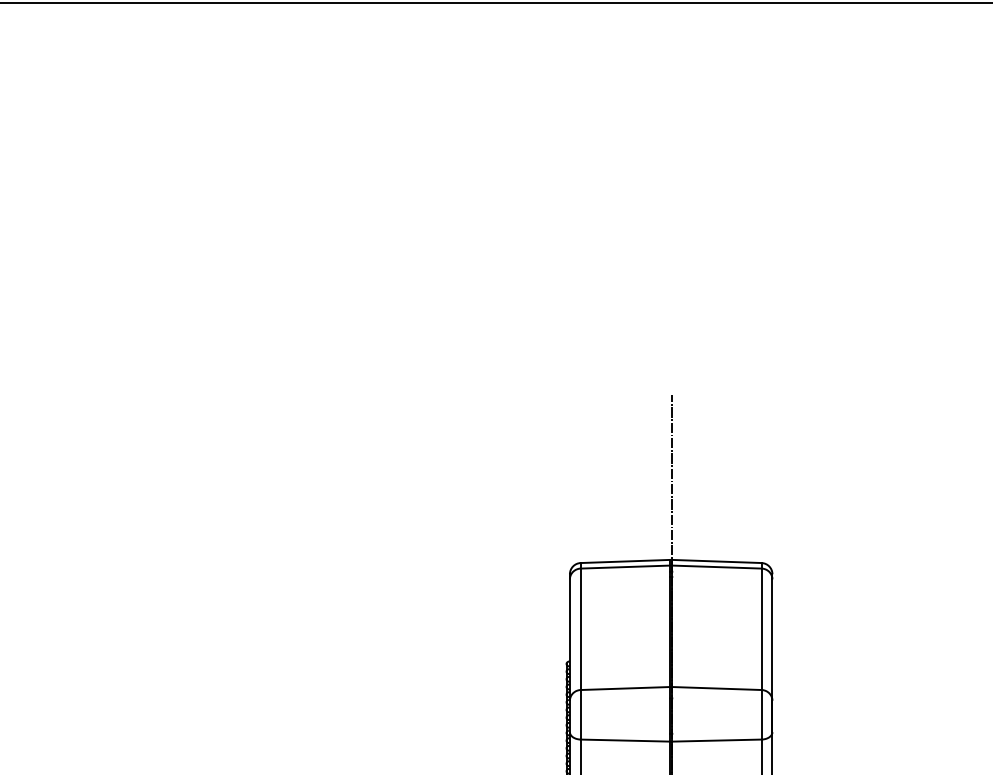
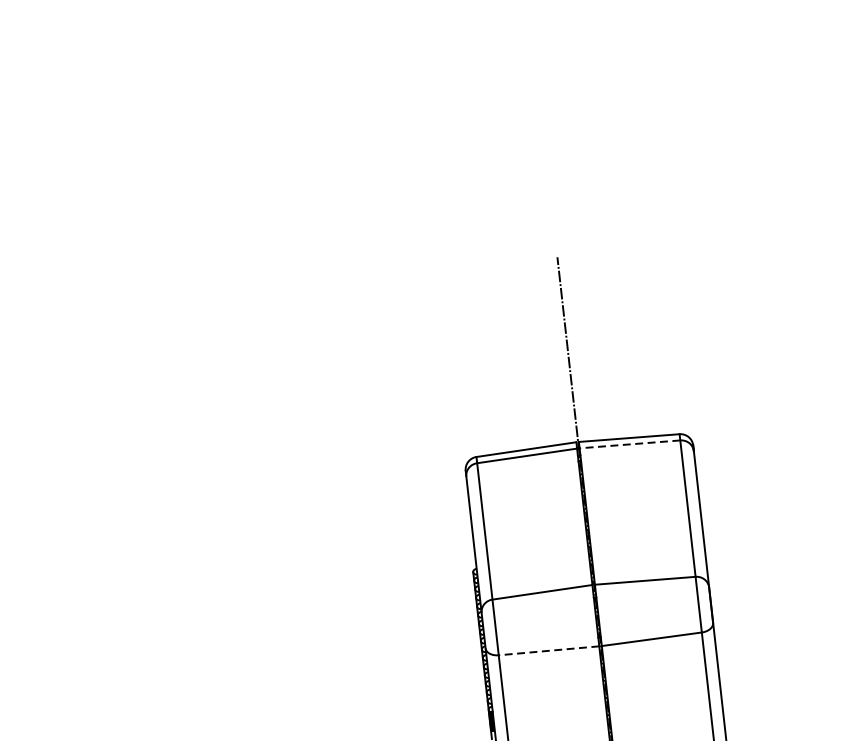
line: (716, 567) -> (629, 444), solid -> dashed
line: (625, 740) -> (549, 650), solid -> dashed

